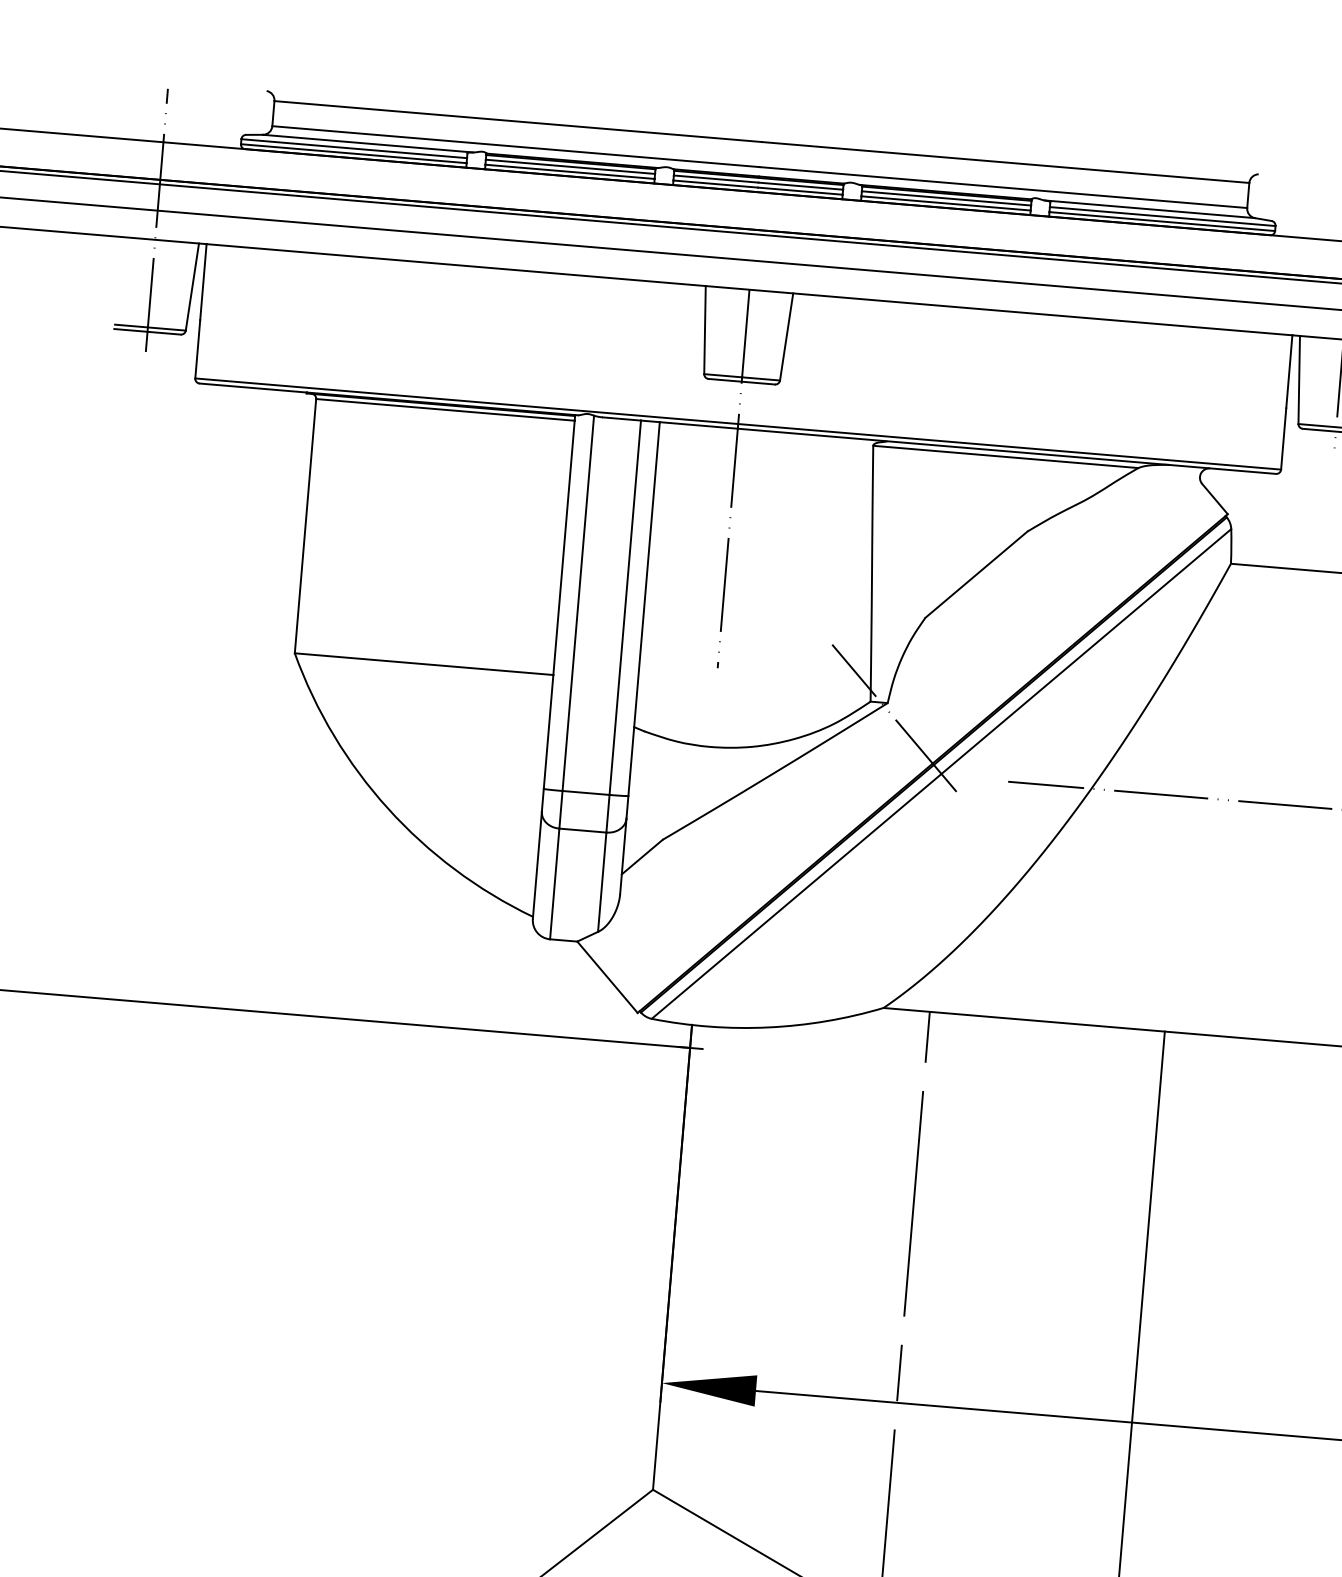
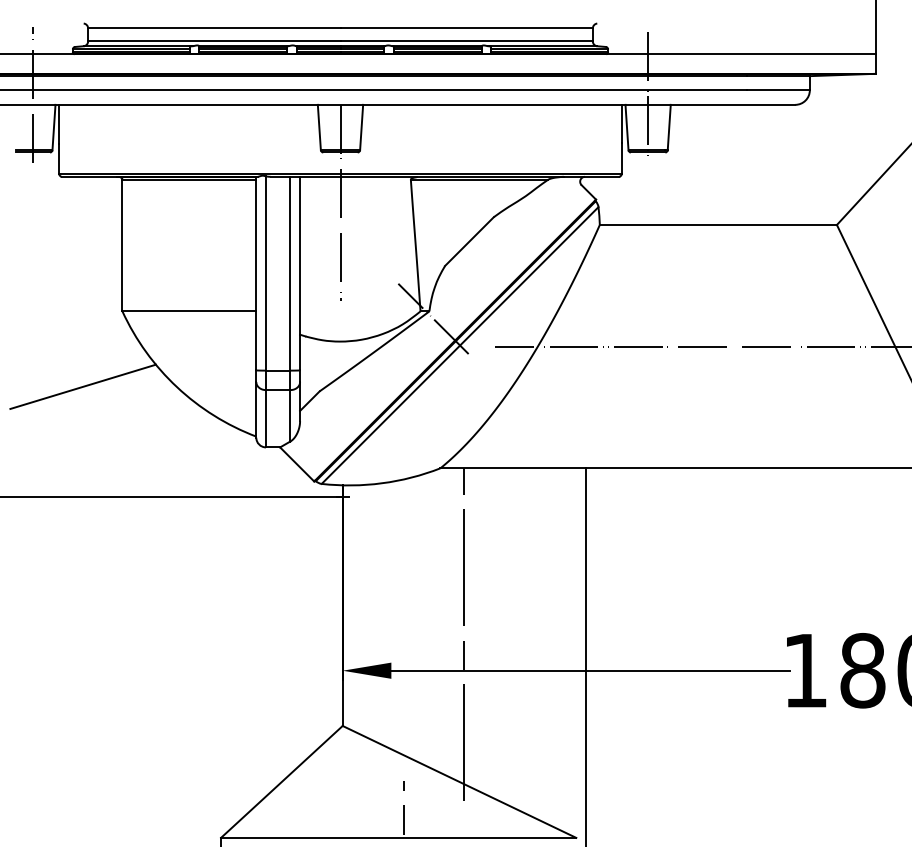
line: (205, 791) -> (82, 386), added

